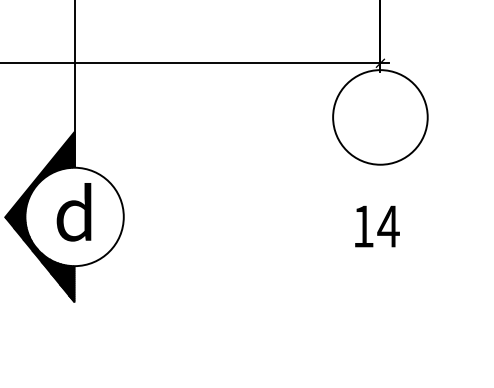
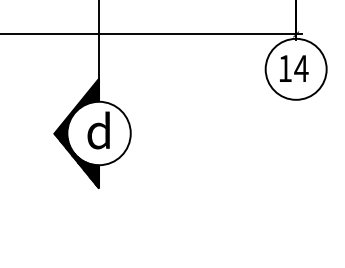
text: (377, 226) -> (294, 68), moved

